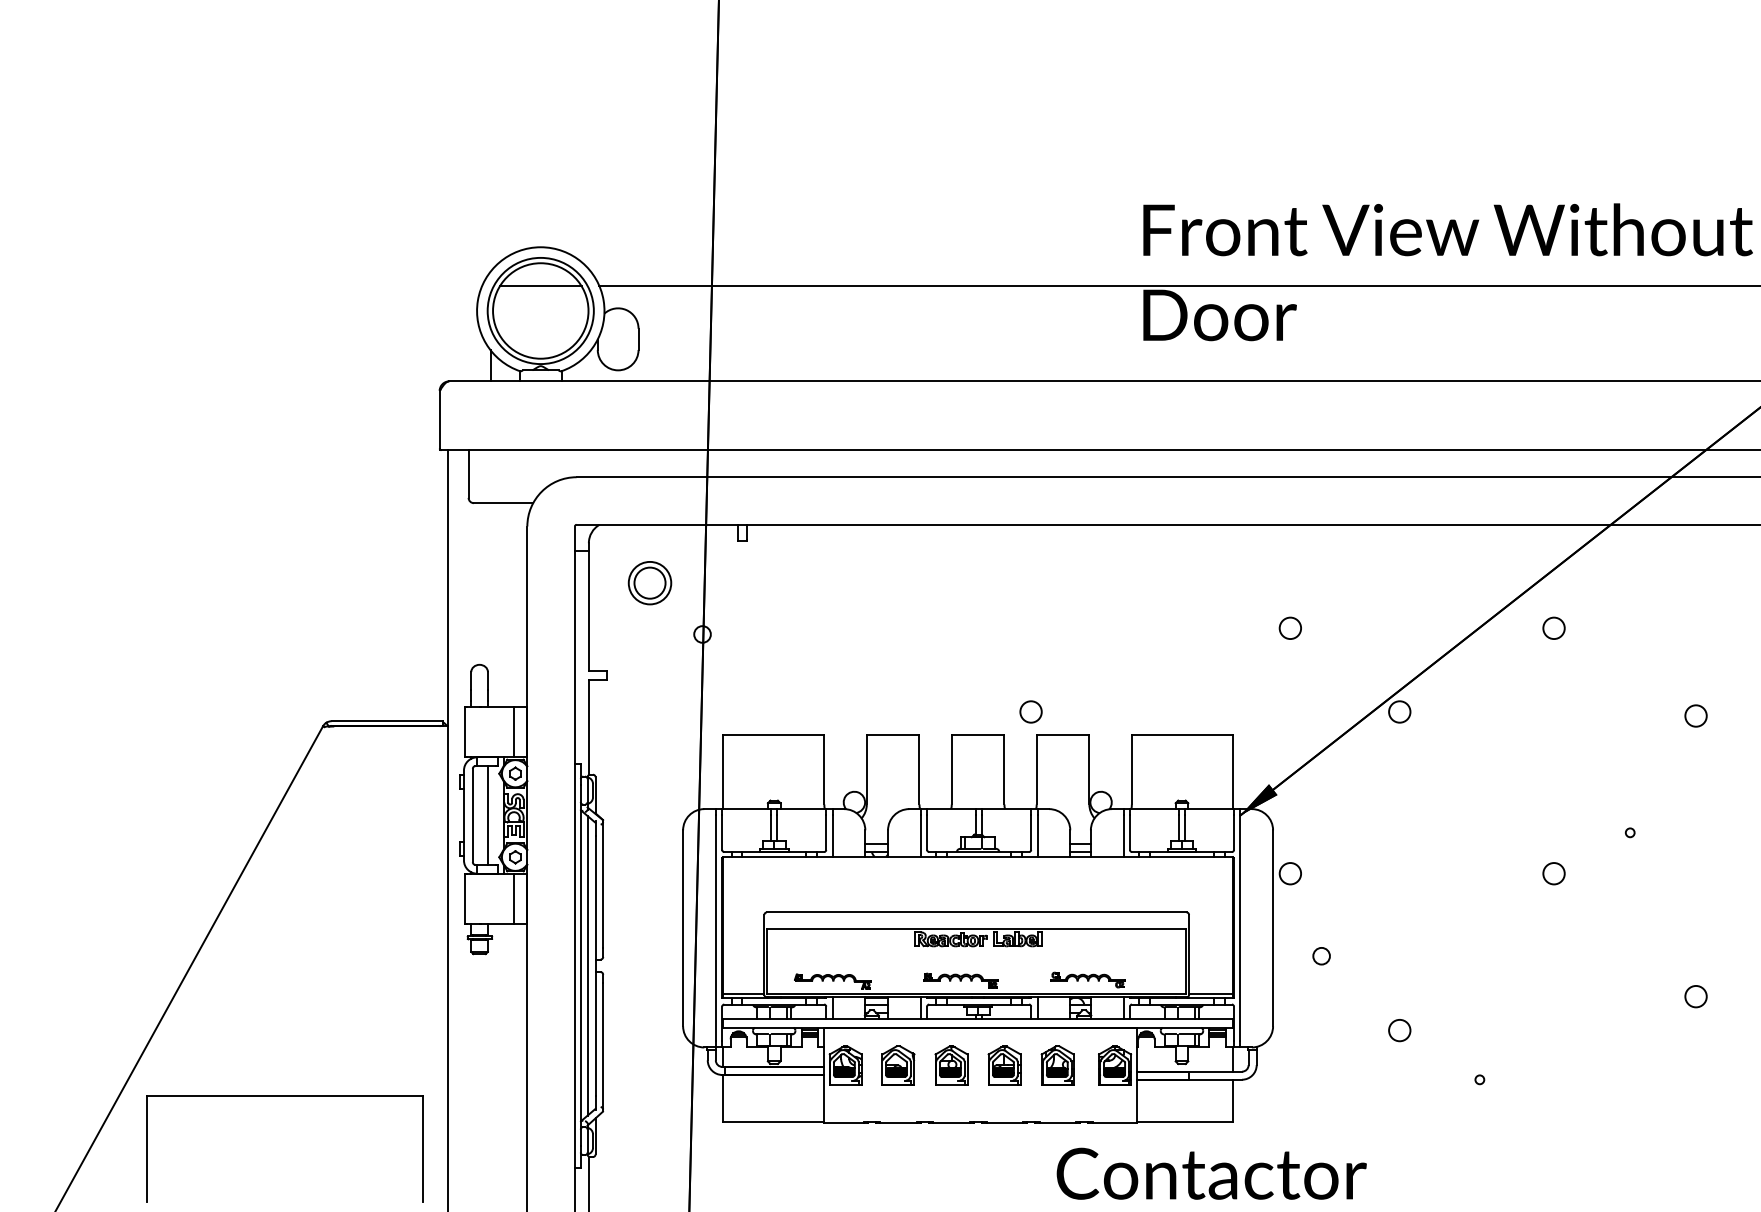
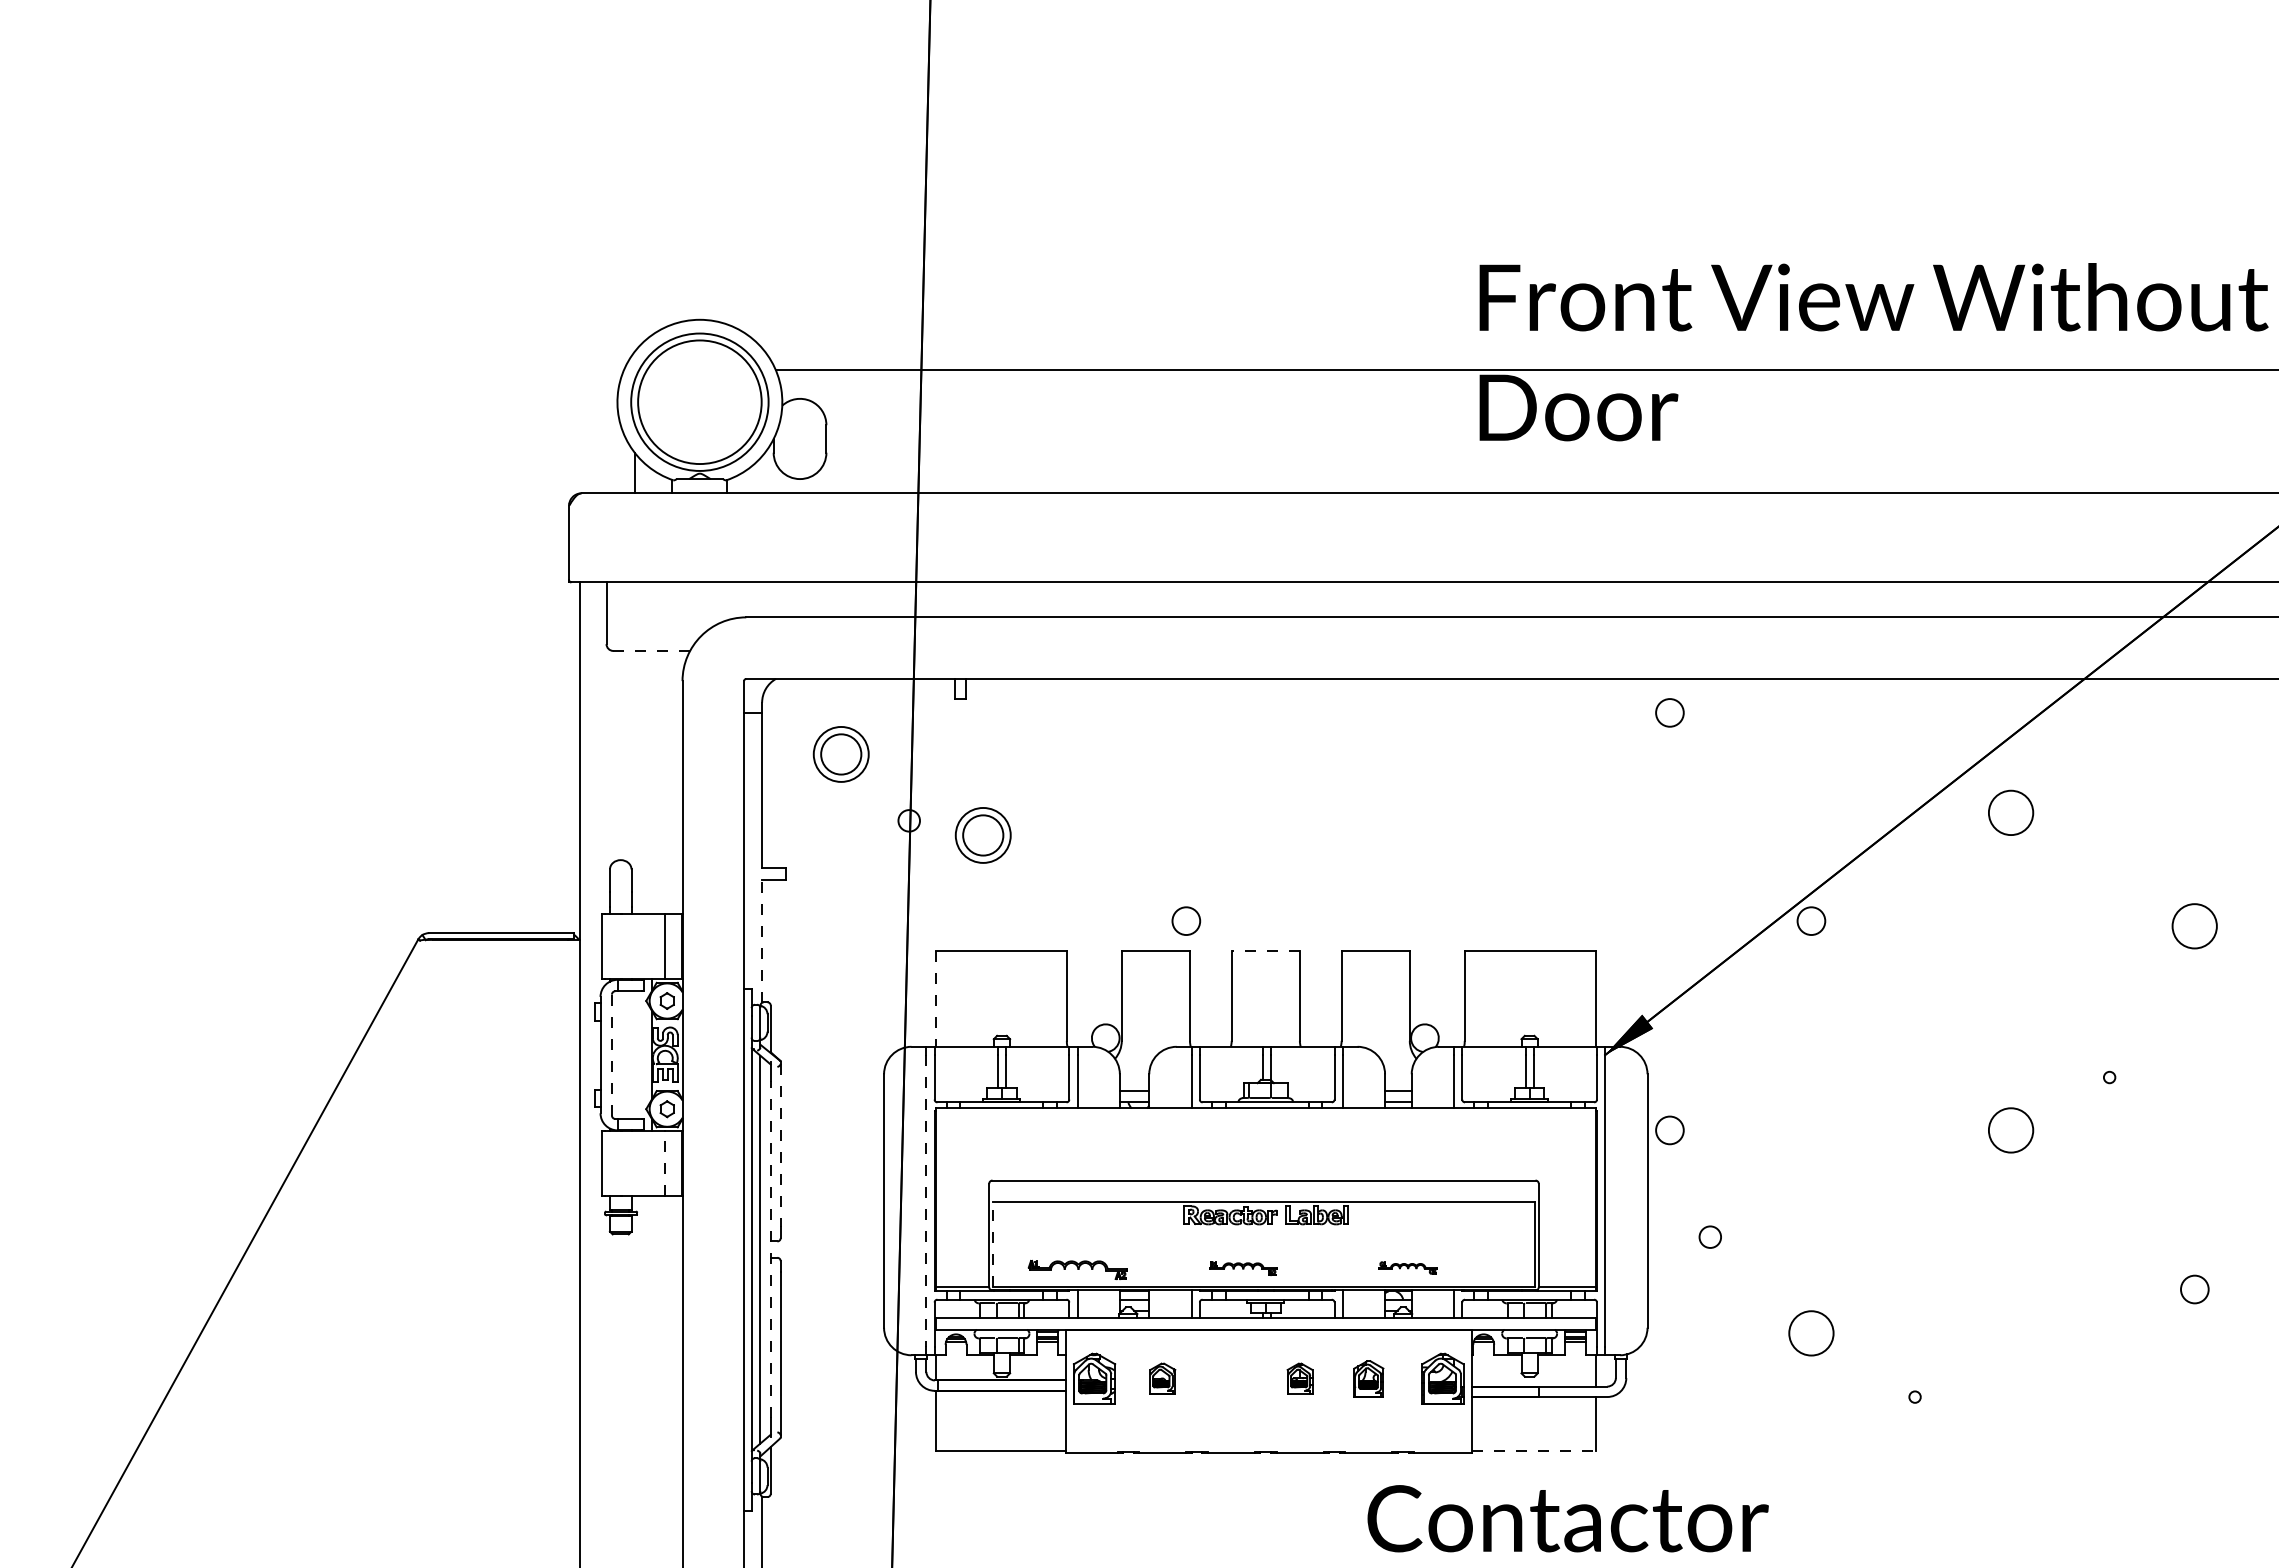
line: (540, 286) -> (699, 370), removed
line: (504, 502) -> (652, 650), solid -> dashed
circle: (1290, 628) -> (1669, 712), moved
circle: (1553, 628) -> (2010, 812), size x1.6
part: (759, 645) -> (982, 835), added
circle: (1031, 711) -> (1186, 920), moved
circle: (1695, 716) -> (2194, 926), size x1.6
line: (589, 727) -> (762, 941), solid -> dashed
line: (977, 734) -> (1265, 950), solid -> dashed
line: (723, 772) -> (936, 999), solid -> dashed
line: (472, 815) -> (611, 1054), solid -> dashed
line: (487, 815) -> (631, 1054), removed
circle: (1553, 873) -> (2010, 1130), size x1.6
line: (603, 885) -> (780, 1145), solid -> dashed
line: (514, 898) -> (665, 1162), solid -> dashed
line: (715, 928) -> (926, 1201), solid -> dashed
line: (767, 961) -> (993, 1243), solid -> dashed
line: (595, 965) -> (770, 1249), solid -> dashed
part: (1087, 979) -> (1407, 1267), size x0.6
part: (960, 980) -> (1242, 1268), size x0.7
circle: (1399, 1030) -> (1811, 1333), size x1.6
part: (898, 1065) -> (1162, 1378), size x0.6
part: (951, 1065) -> (1231, 1378), removed
part: (1004, 1065) -> (1299, 1378), size x0.6
part: (1057, 1065) -> (1368, 1378), size x0.7
part: (284, 1096) -> (368, 1418), removed
line: (1184, 1121) -> (1533, 1451), solid -> dashed

